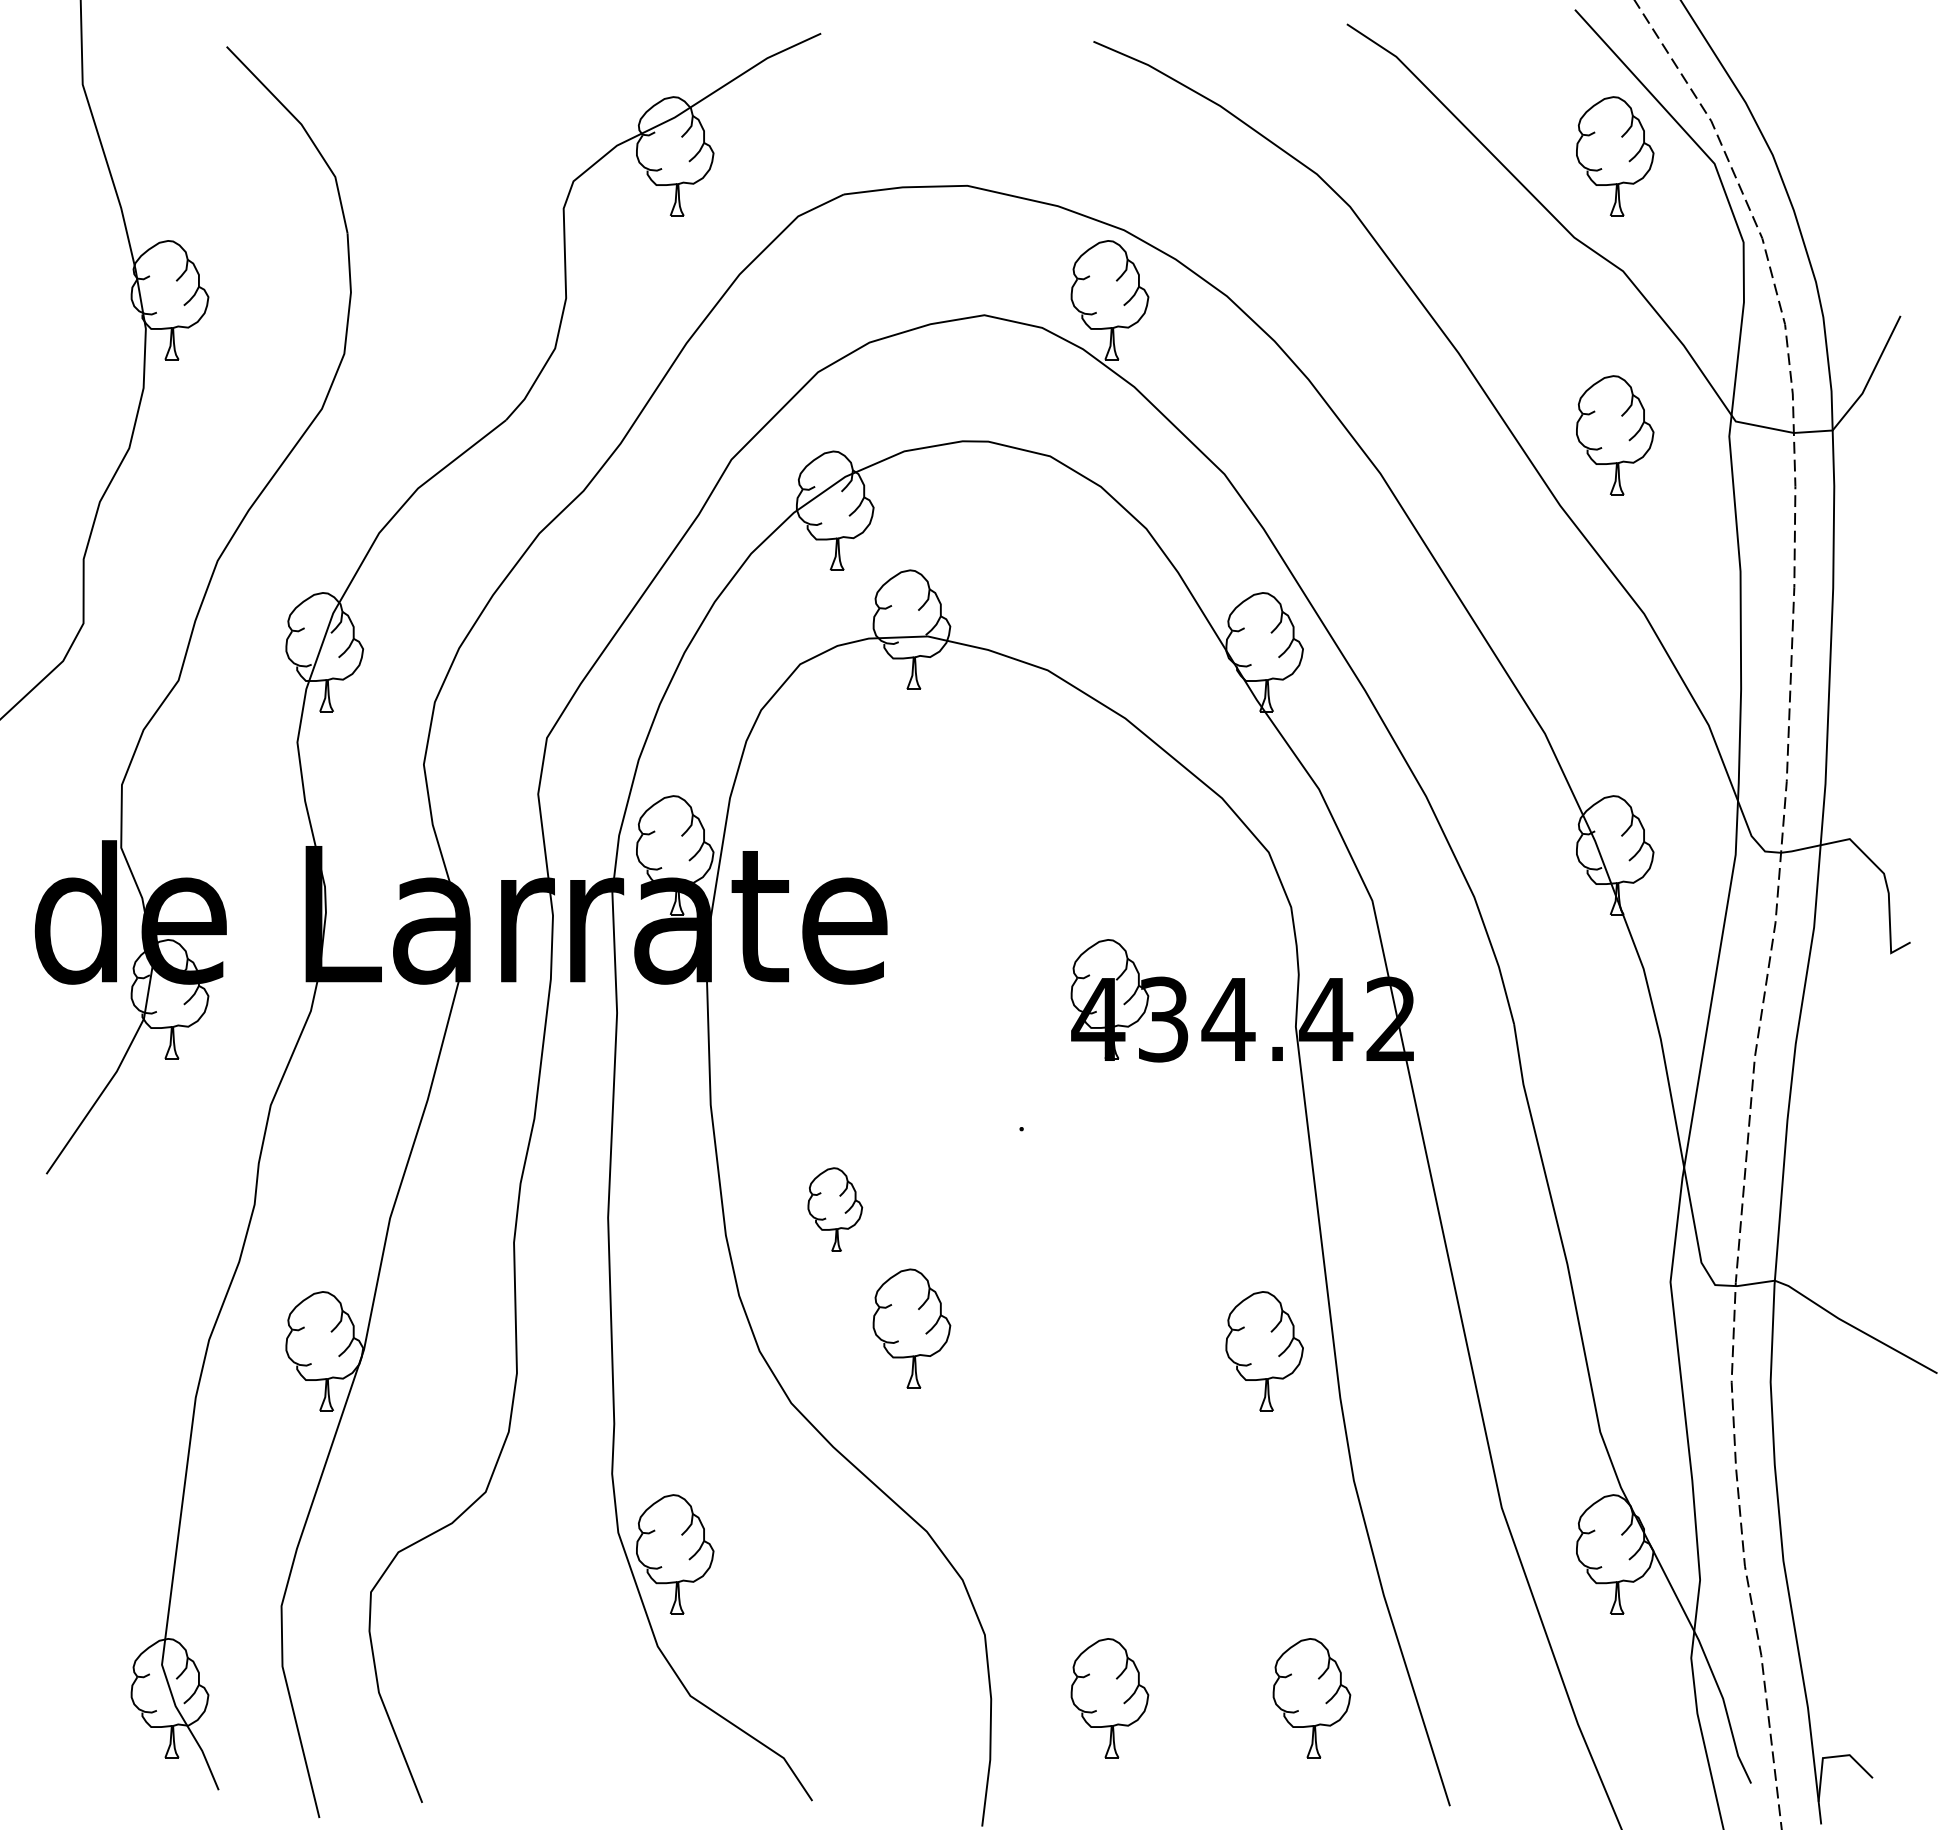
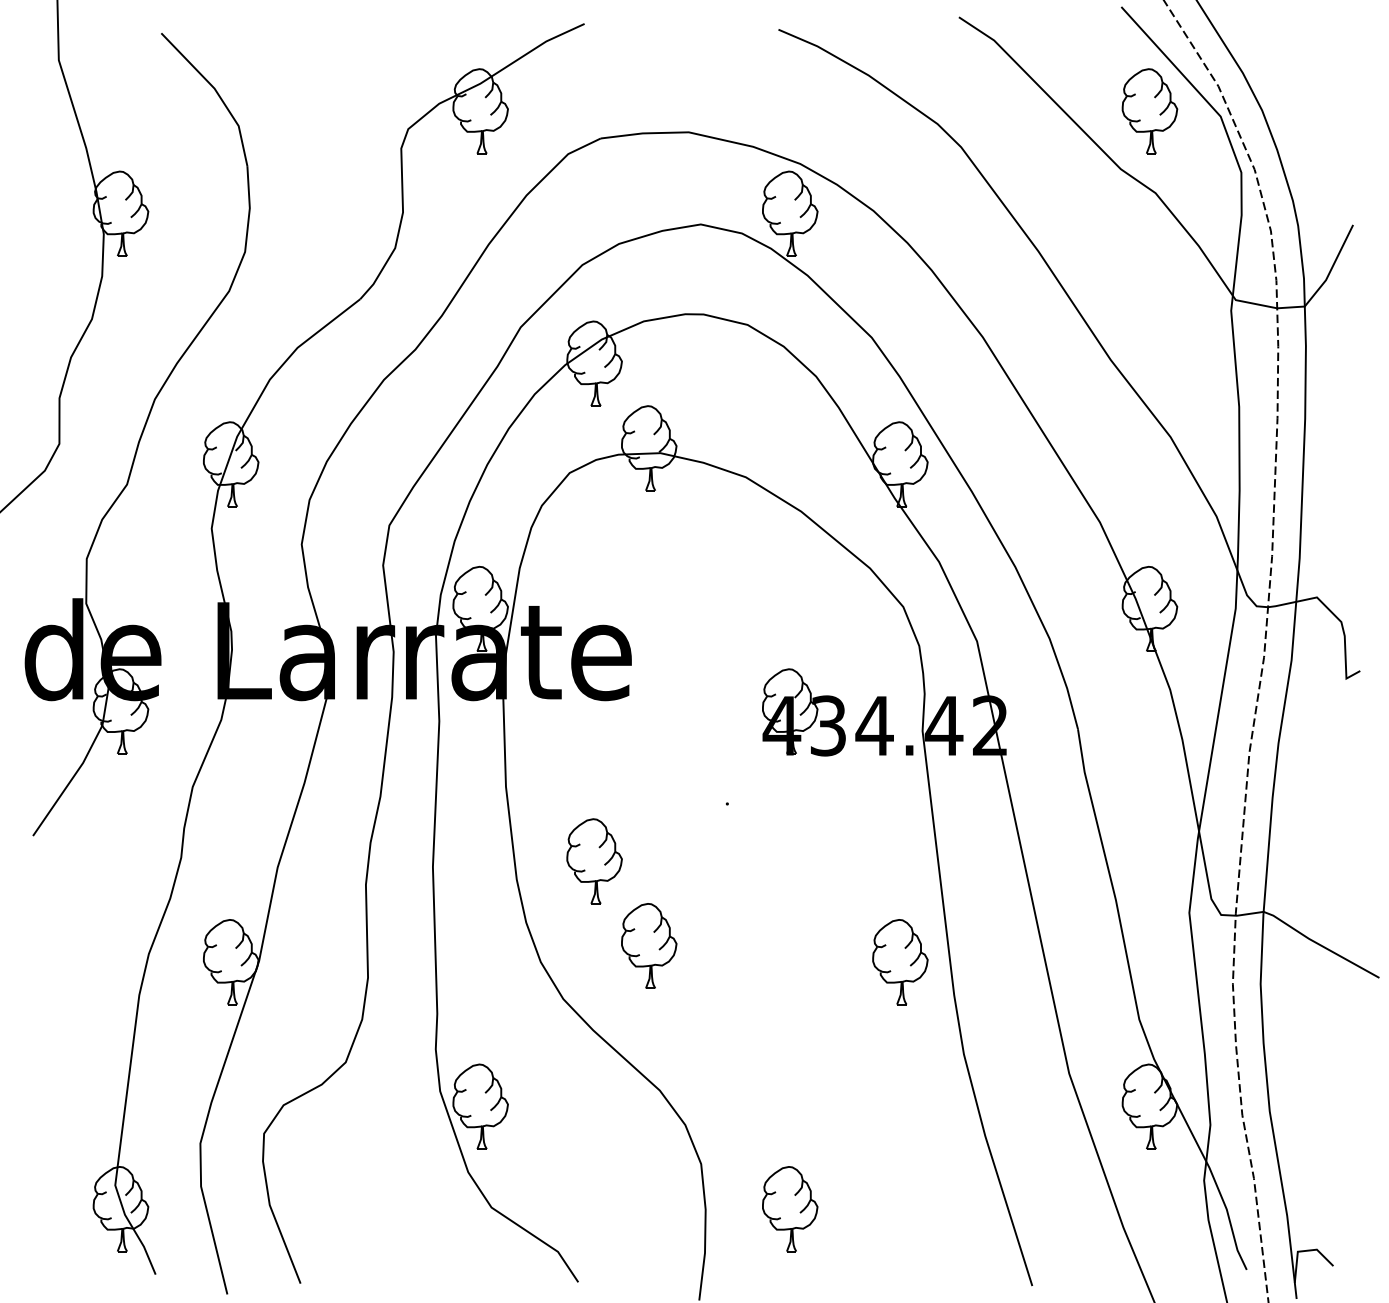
part: (1615, 435) -> (1150, 310), removed
part: (835, 1209) -> (594, 861), size x1.43
part: (1311, 1698) -> (933, 1209), removed

